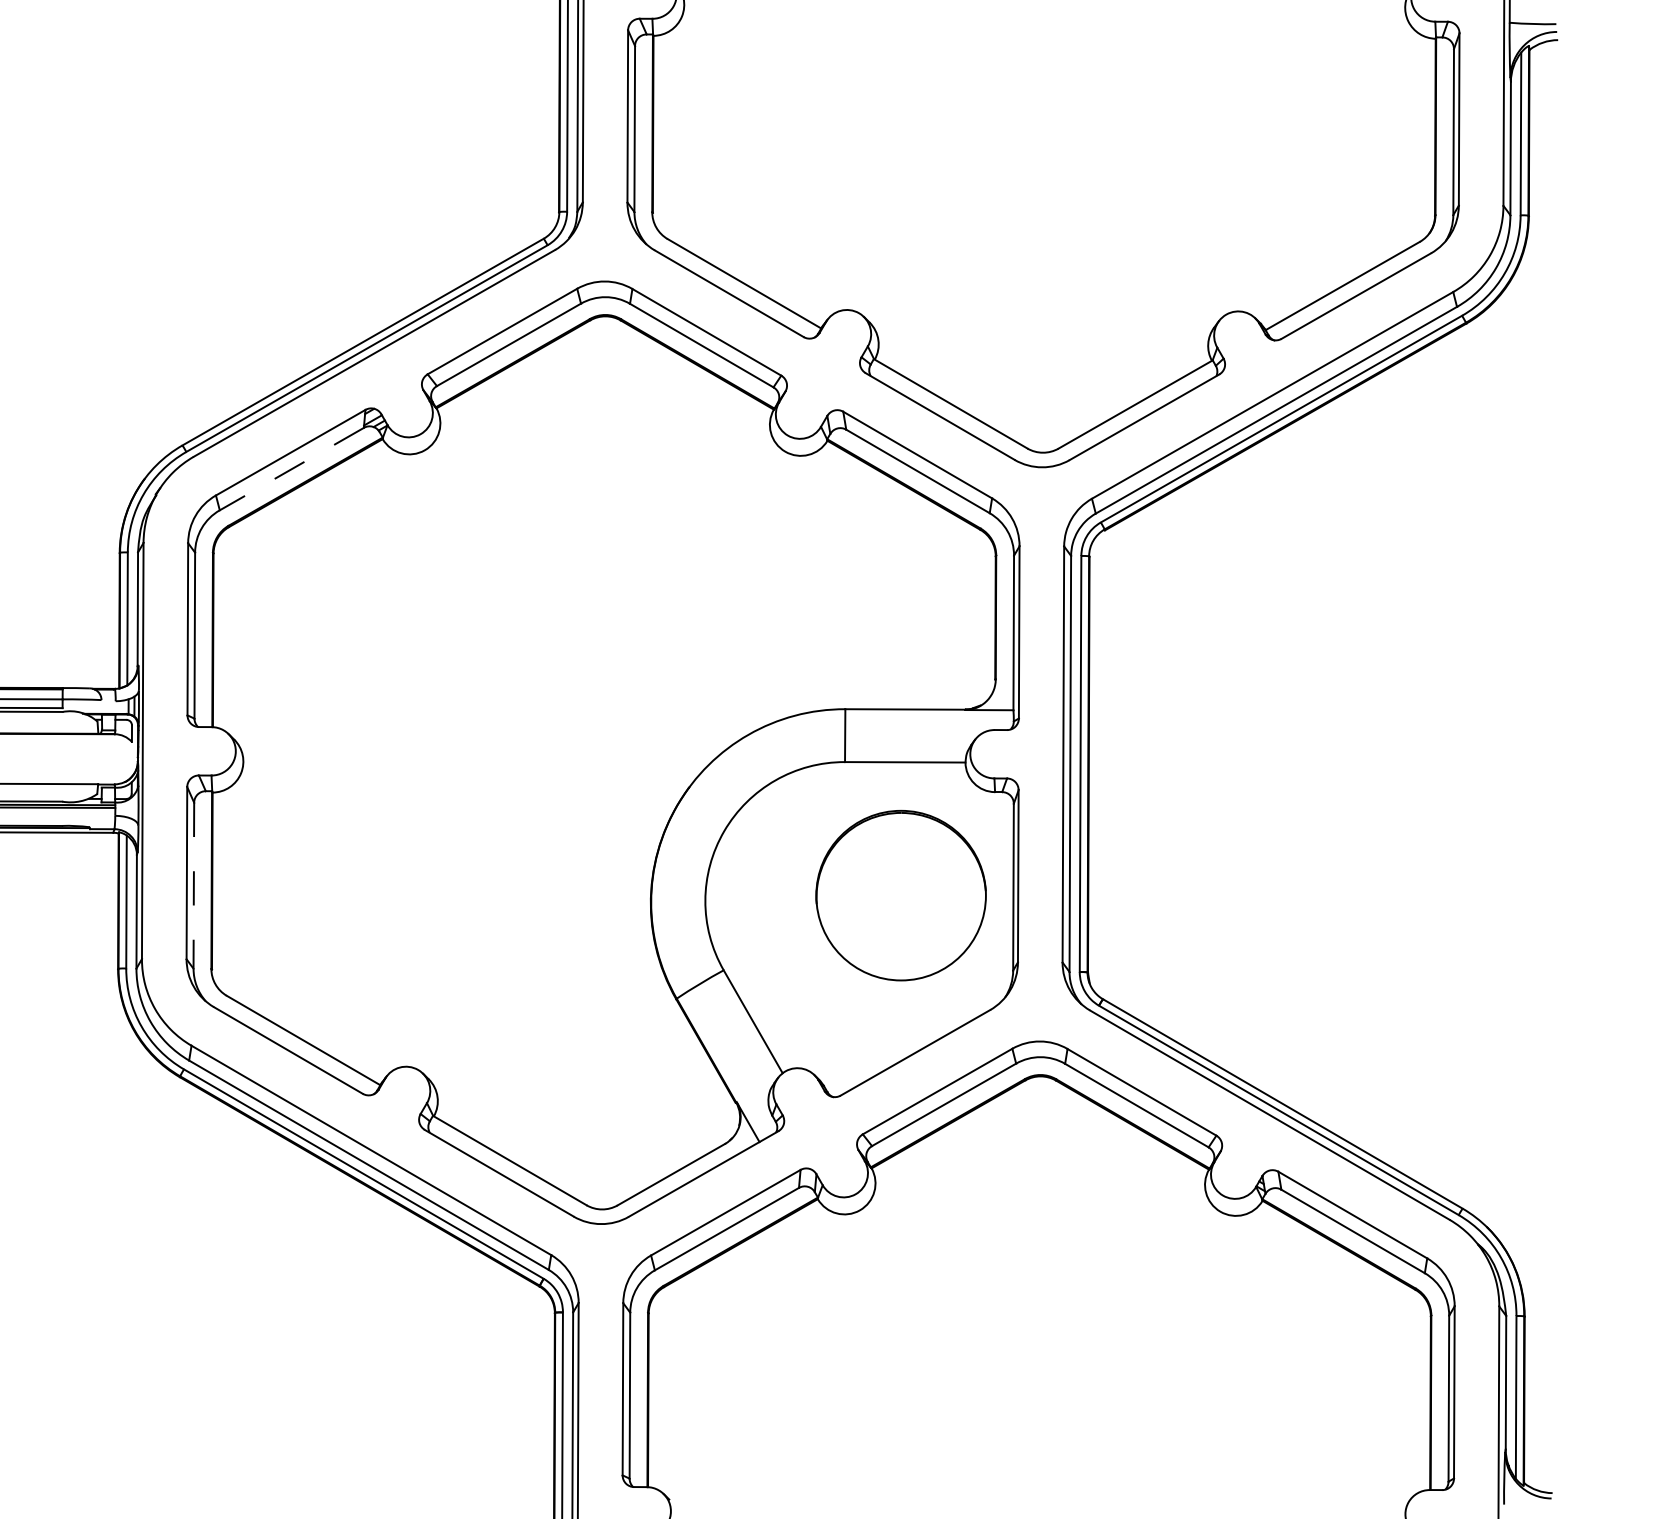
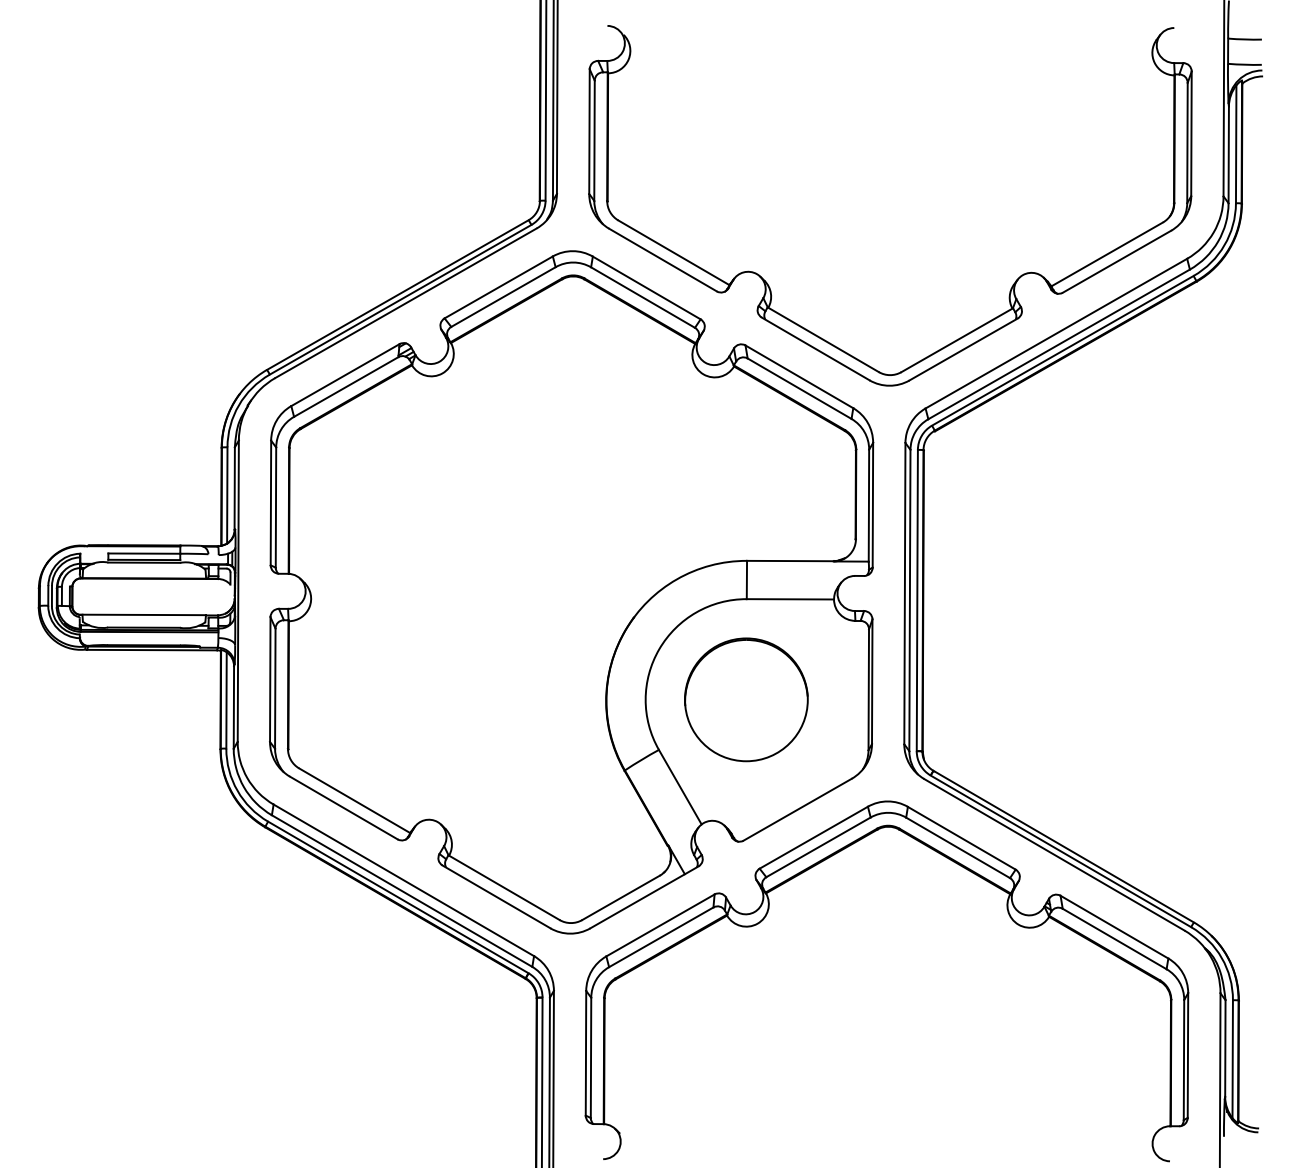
line: (290, 469) -> (345, 387), dashed -> solid
line: (194, 886) -> (275, 689), dashed -> solid
part: (901, 895) -> (746, 699), moved

